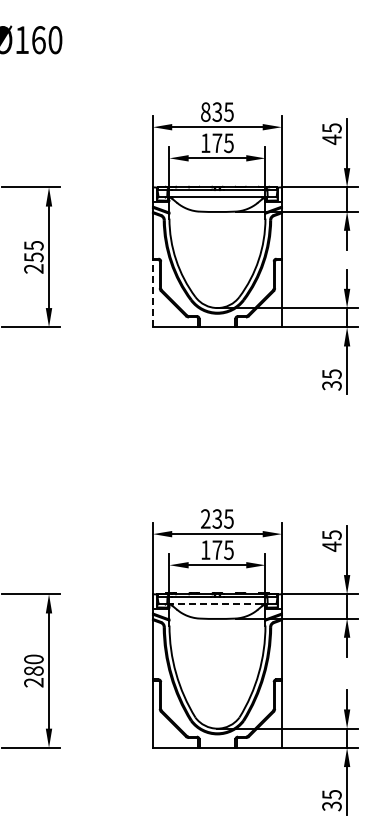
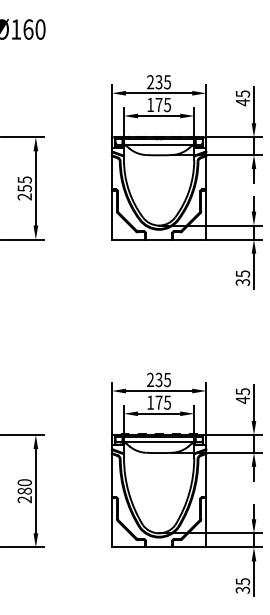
text: (205, 111) -> (150, 81), 835 -> 235
line: (153, 293) -> (112, 214), dashed -> solid
line: (217, 604) -> (159, 442), dashed -> solid

